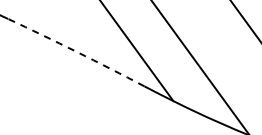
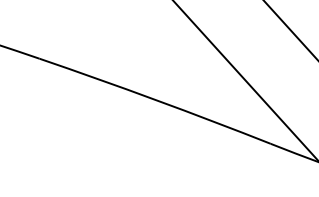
arc: (76, 51) -> (155, 99), dashed -> solid

